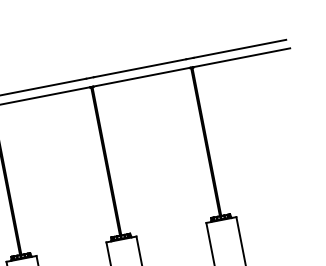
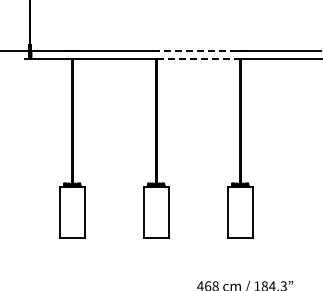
line: (140, 68) -> (198, 51), solid -> dashed
line: (142, 76) -> (198, 58), solid -> dashed

